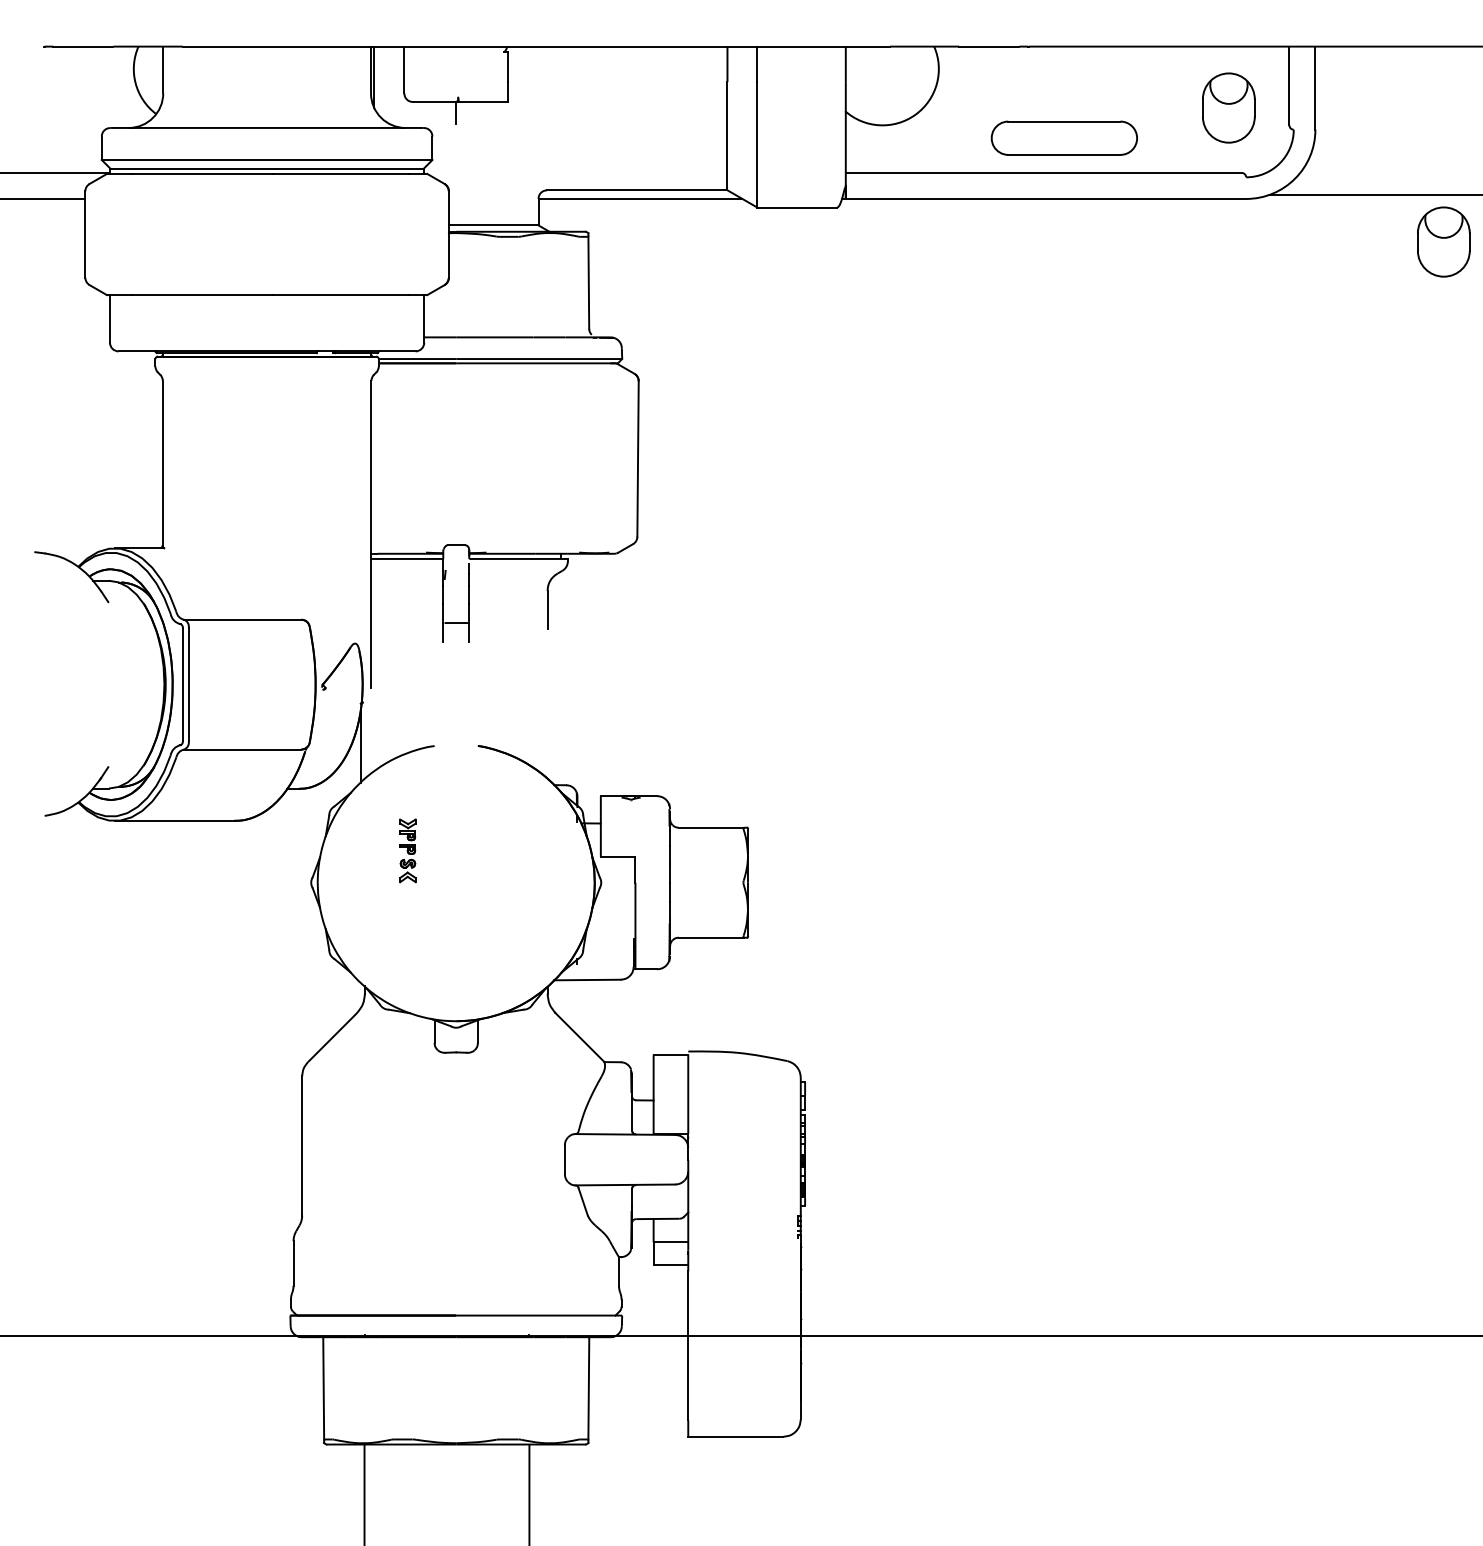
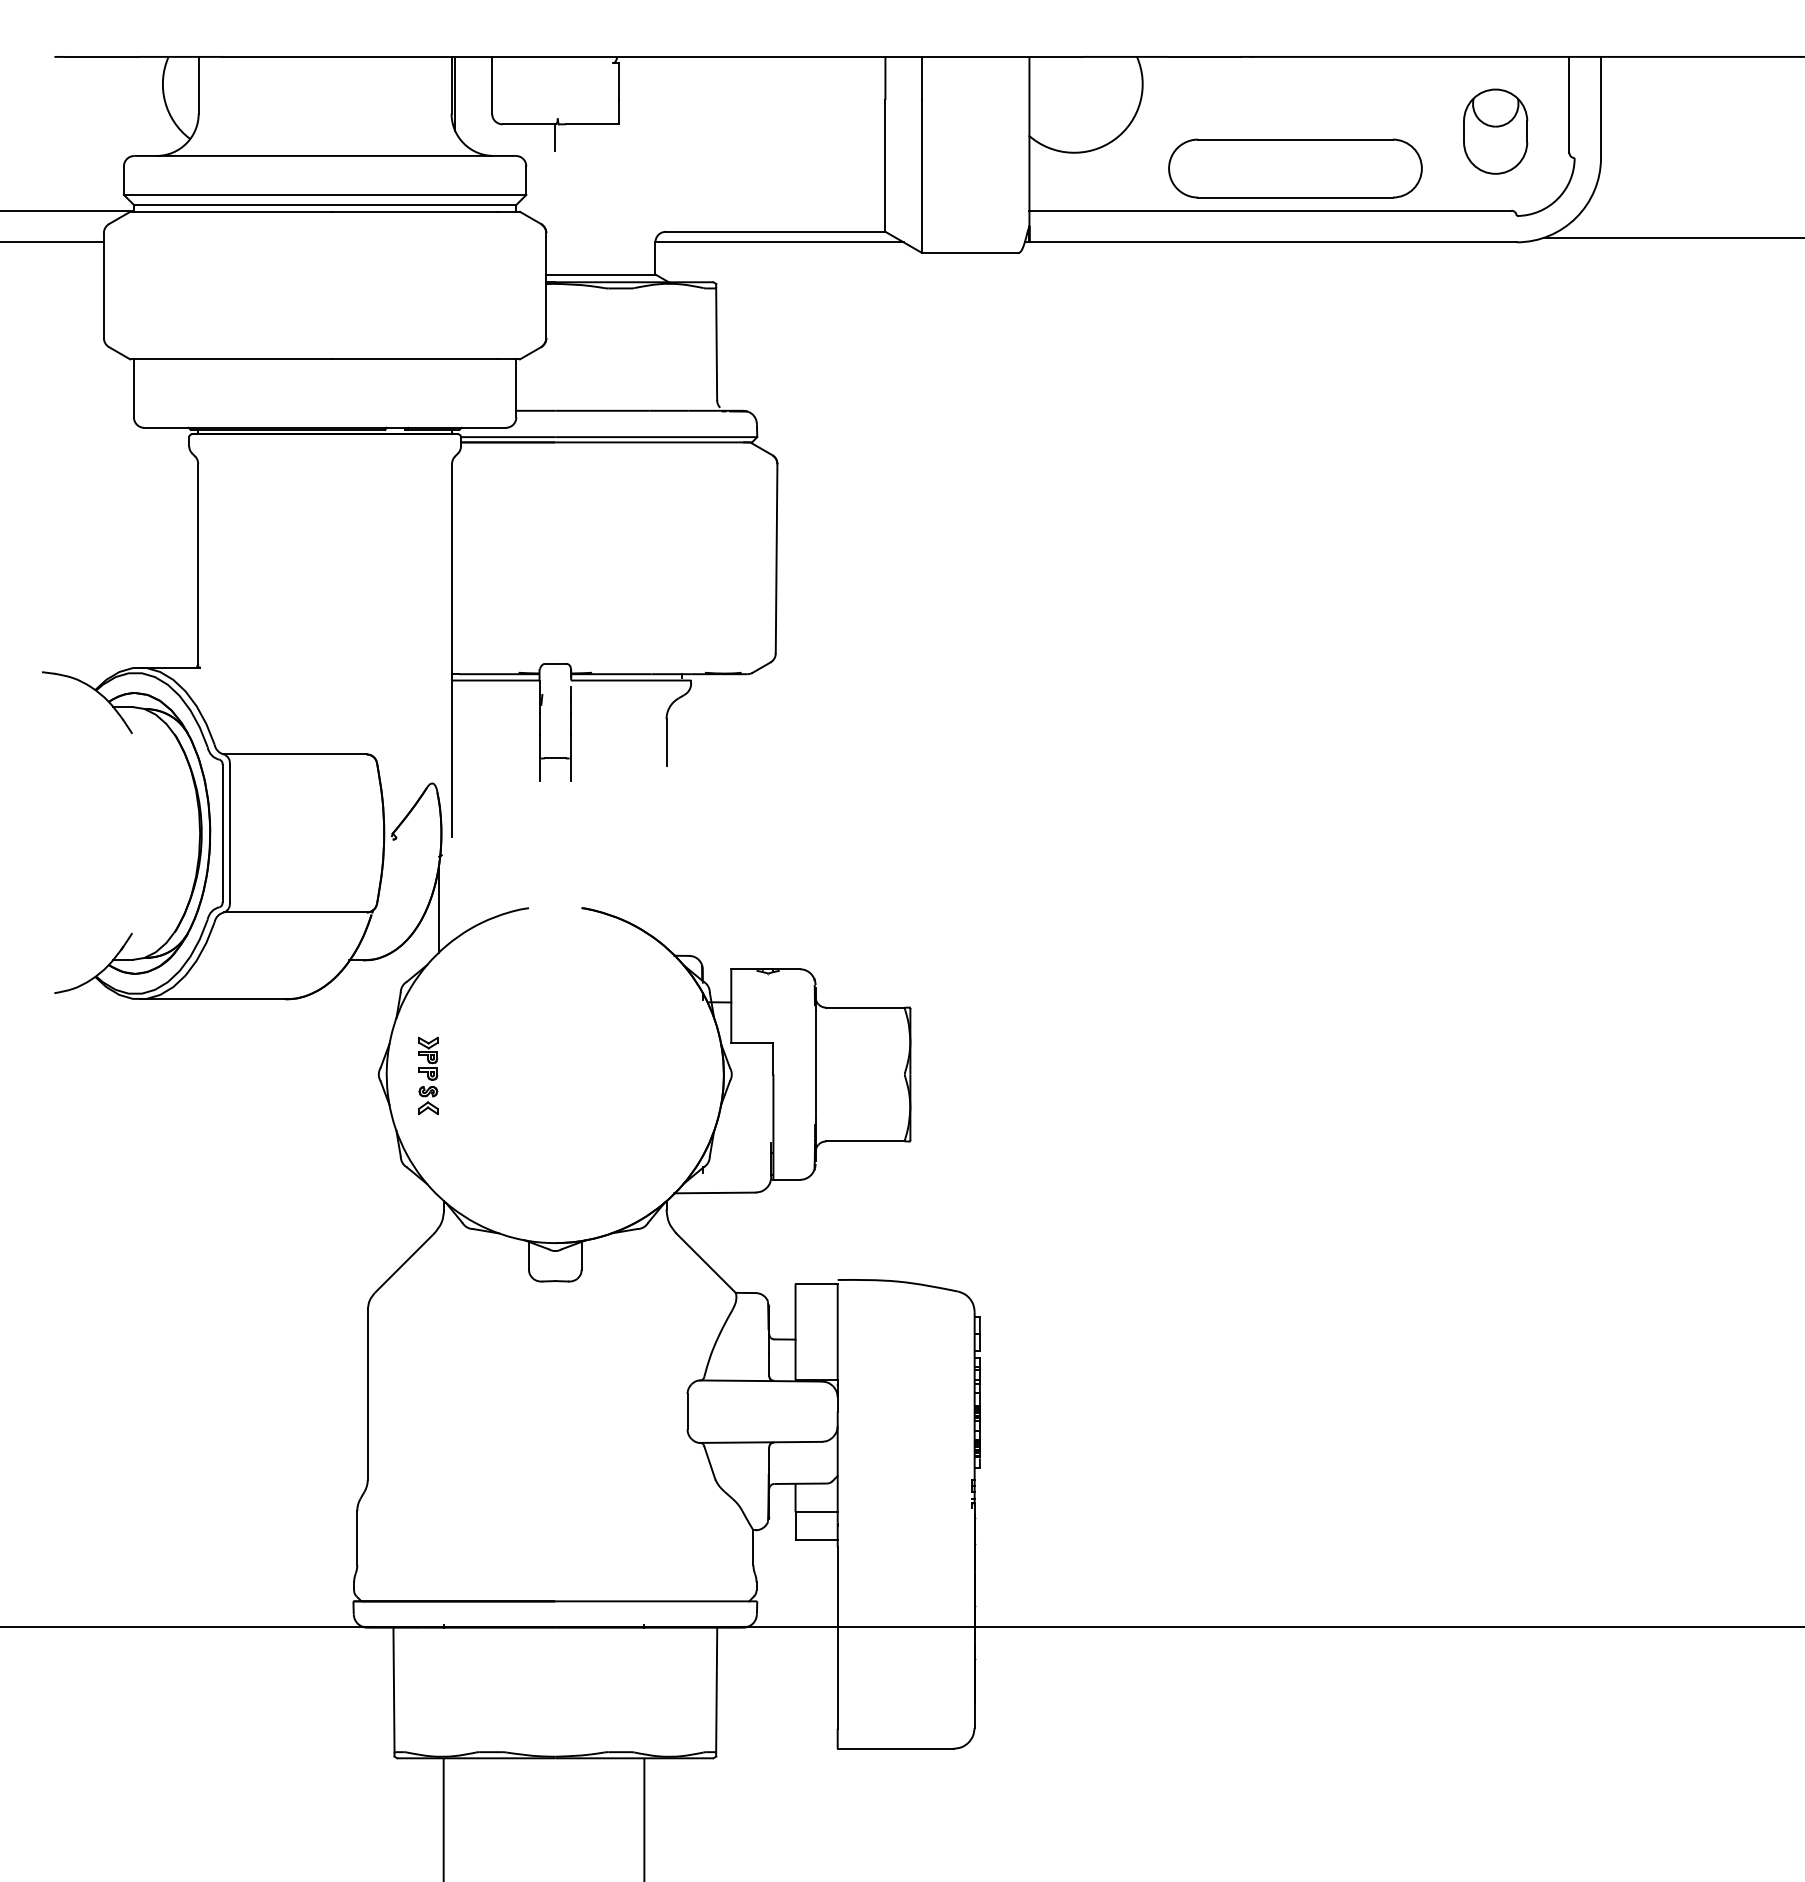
part: (1064, 137) -> (1295, 167), size x1.43
part: (1443, 241) -> (1756, 294), removed
part: (407, 850) -> (427, 1075), moved

